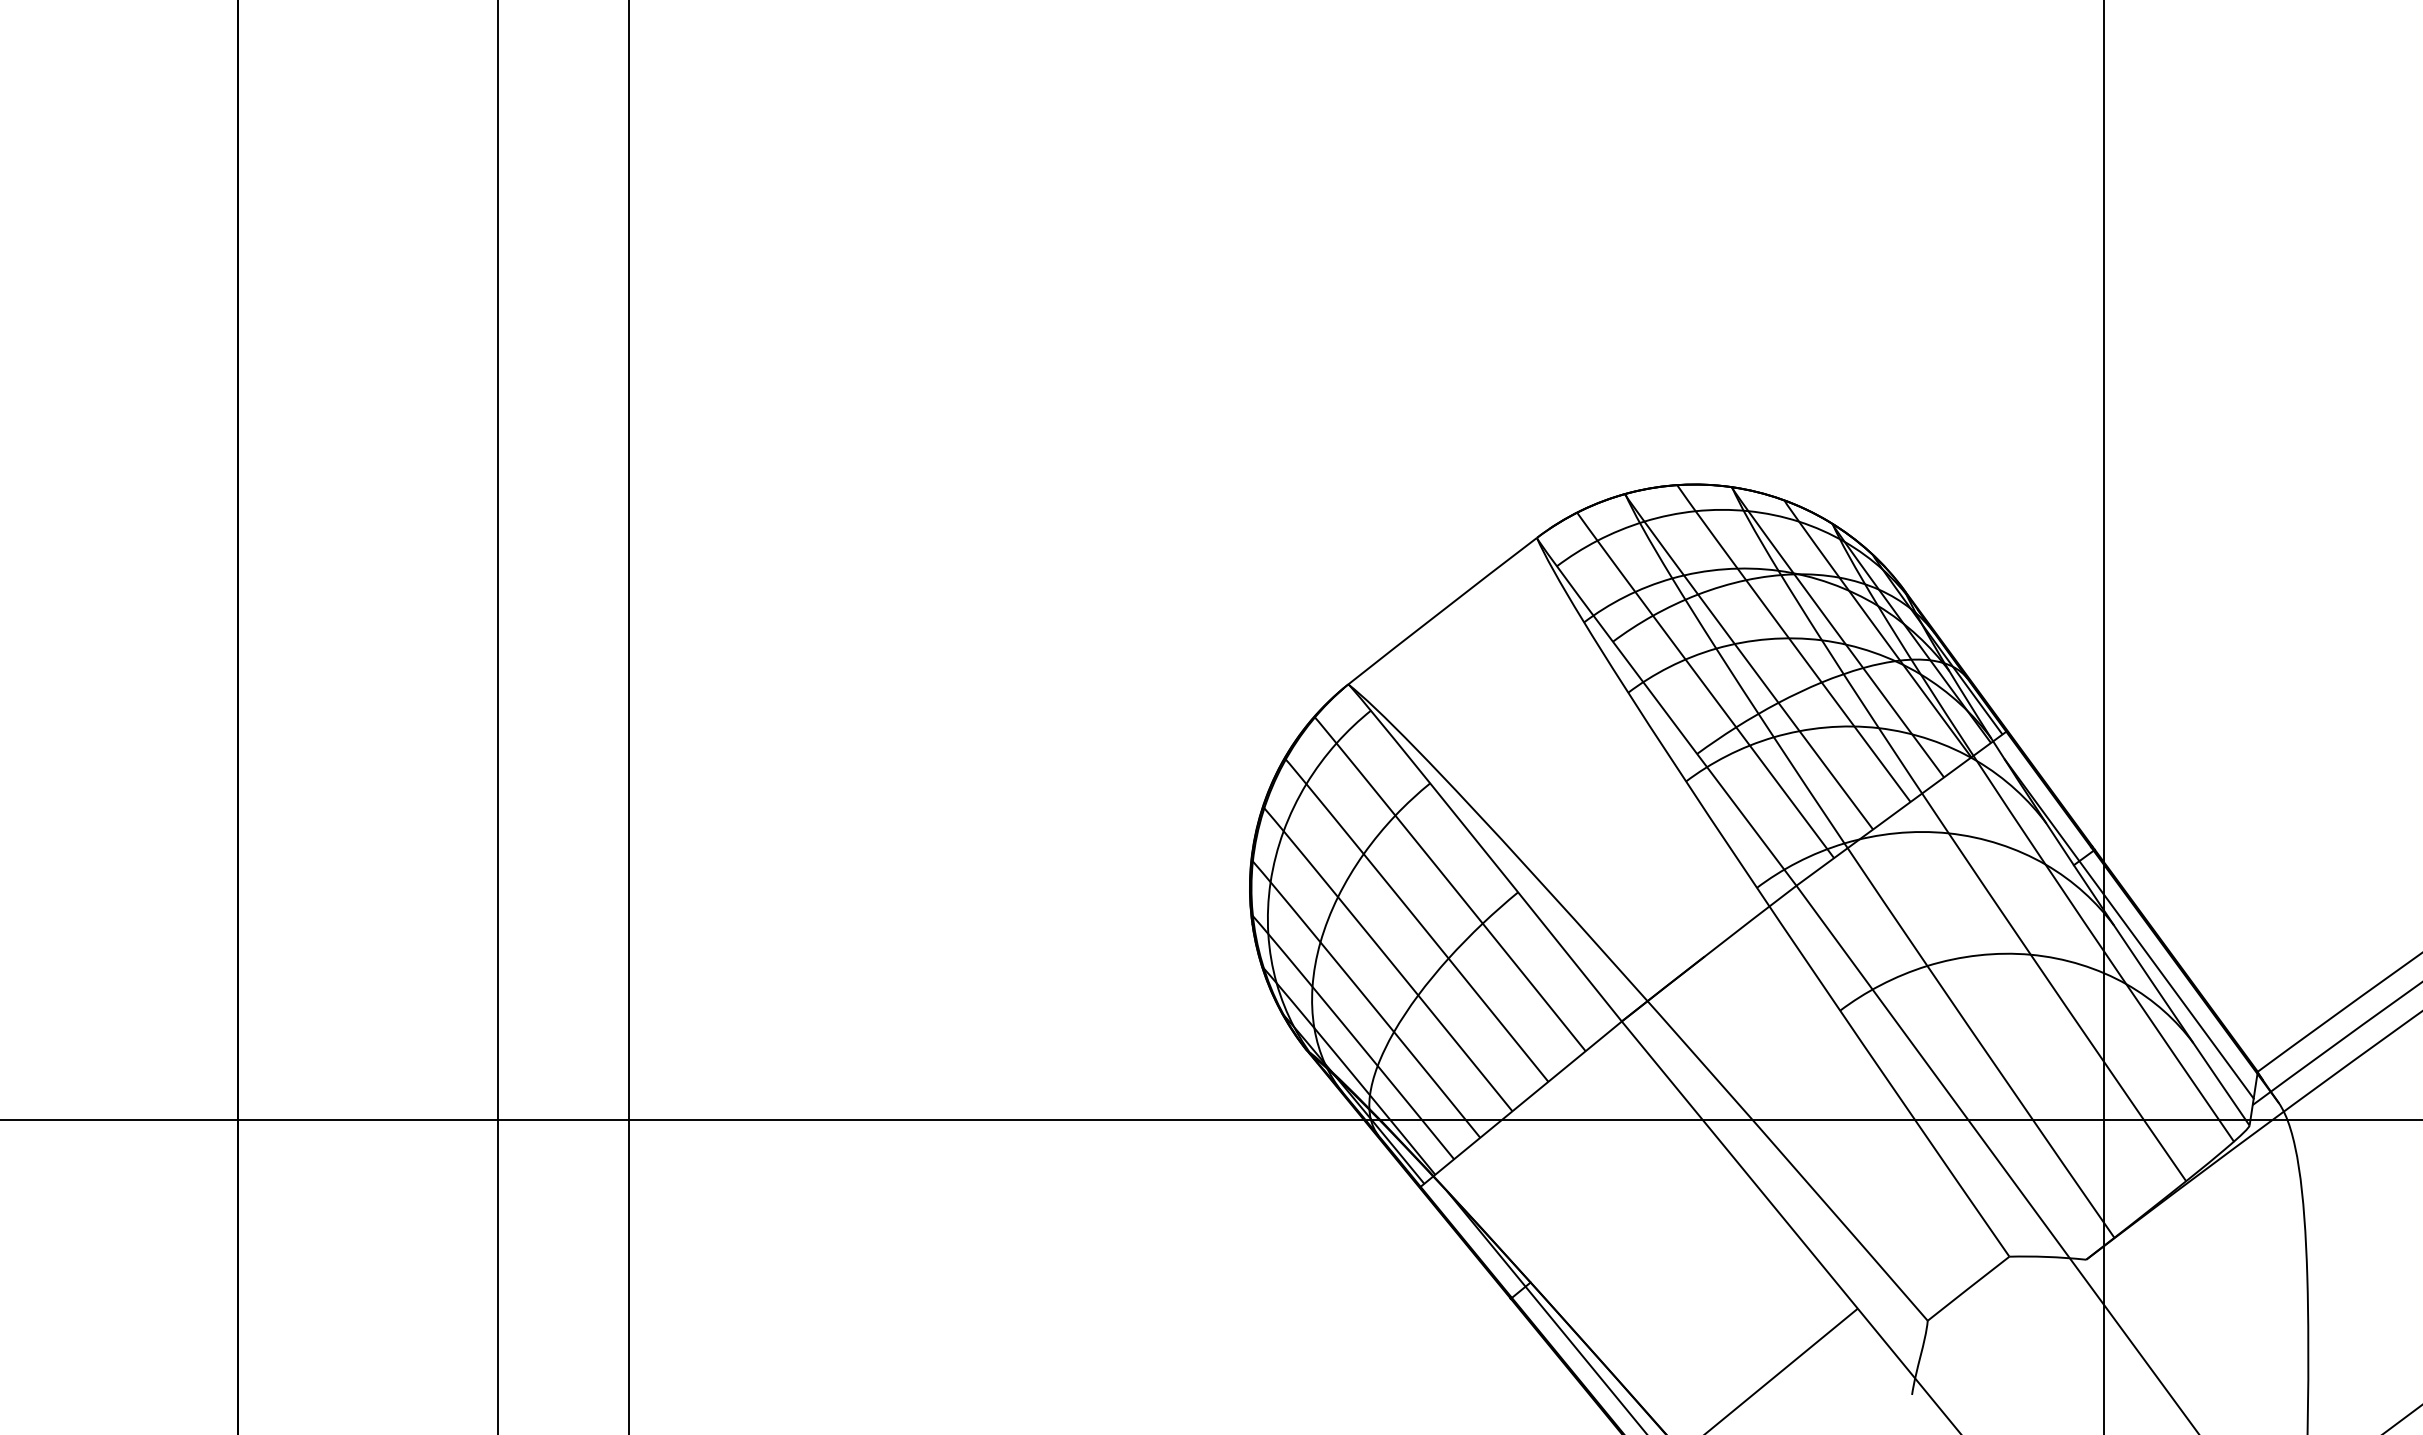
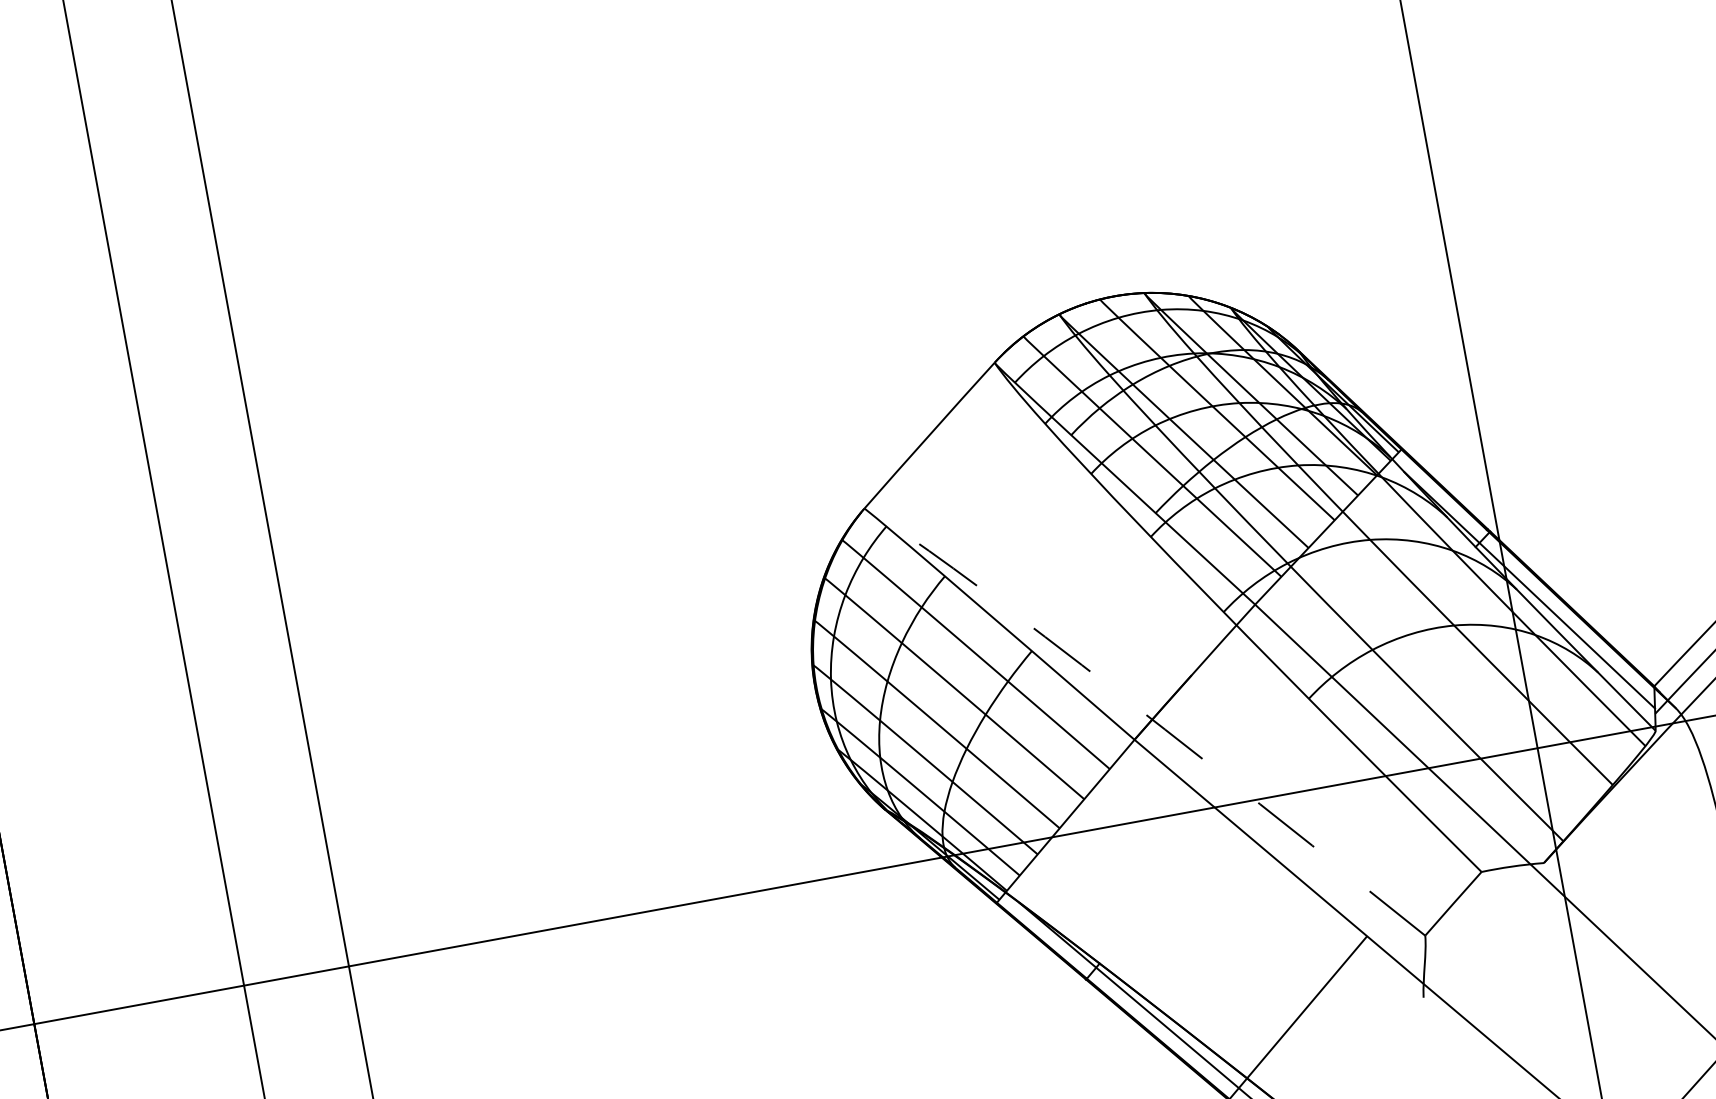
arc: (1638, 990) -> (1143, 712), solid -> dashed

